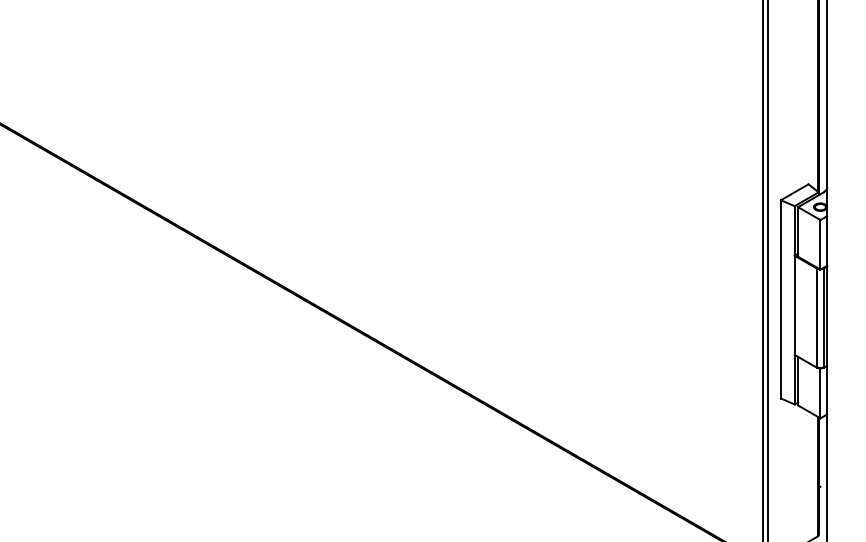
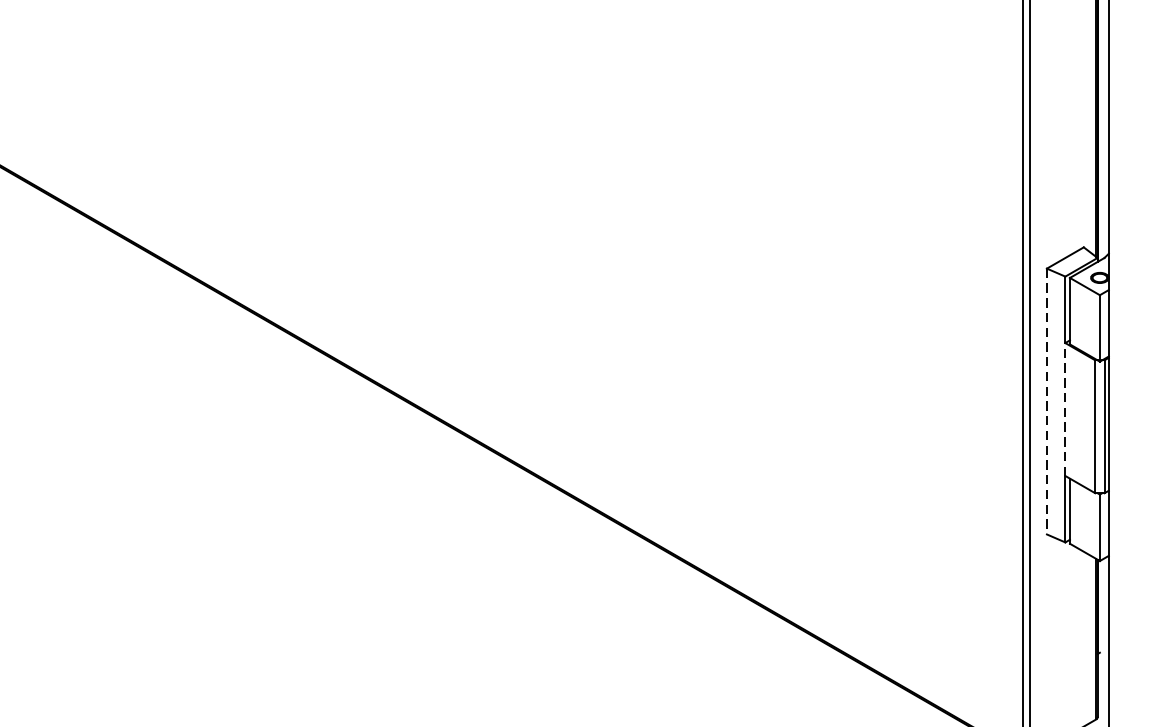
line: (780, 299) -> (1046, 401), solid -> dashed
line: (794, 305) -> (1065, 409), solid -> dashed

